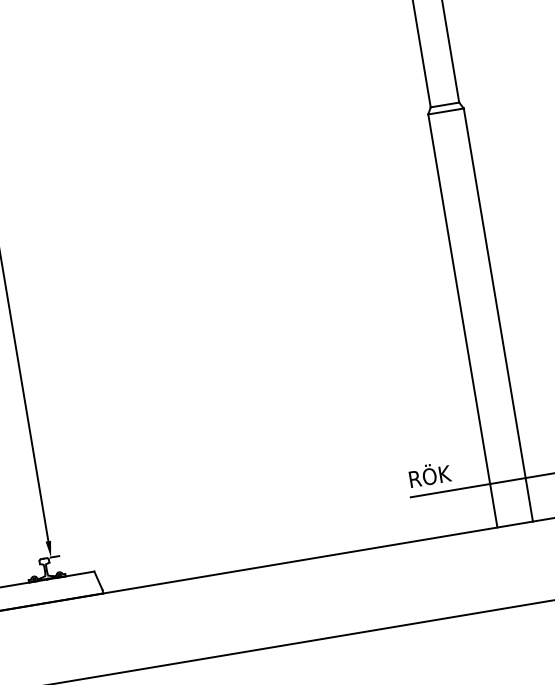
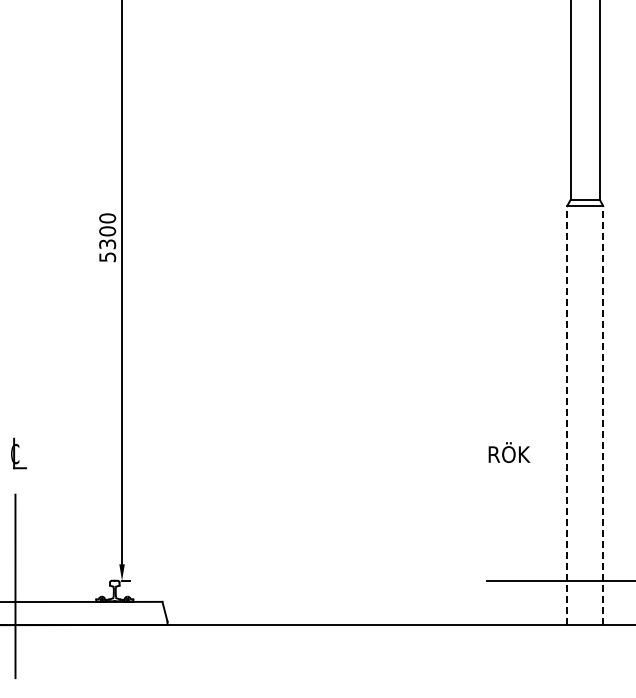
line: (498, 314) -> (603, 415), solid -> dashed
line: (463, 320) -> (567, 415), solid -> dashed
text: (430, 474) -> (509, 452), moved

